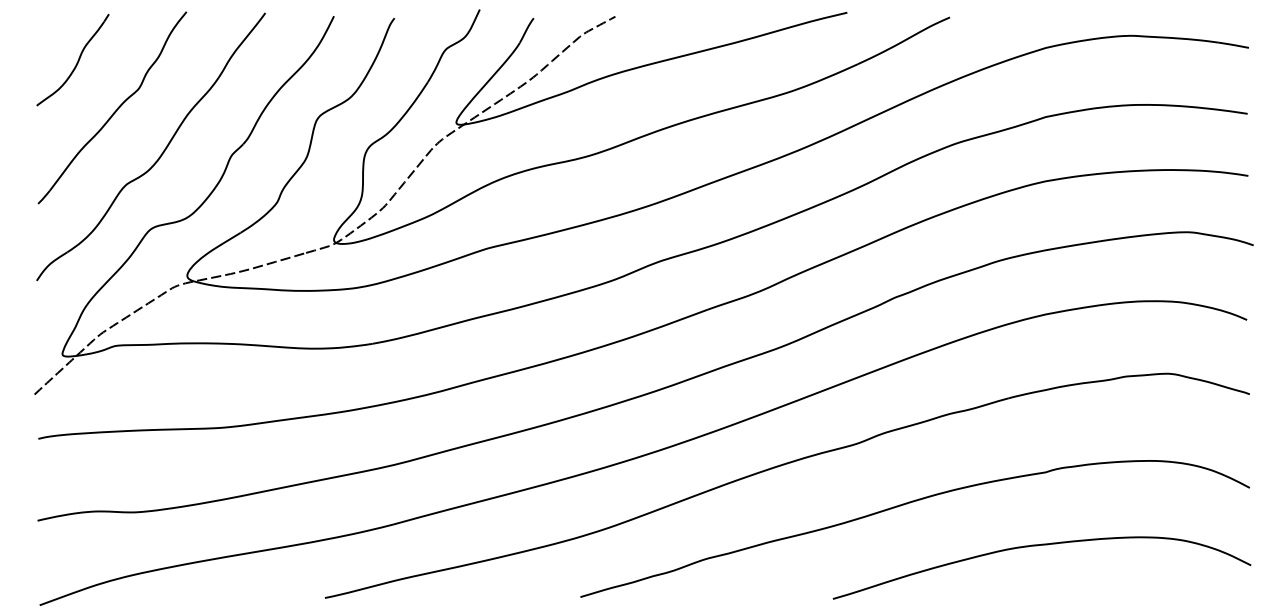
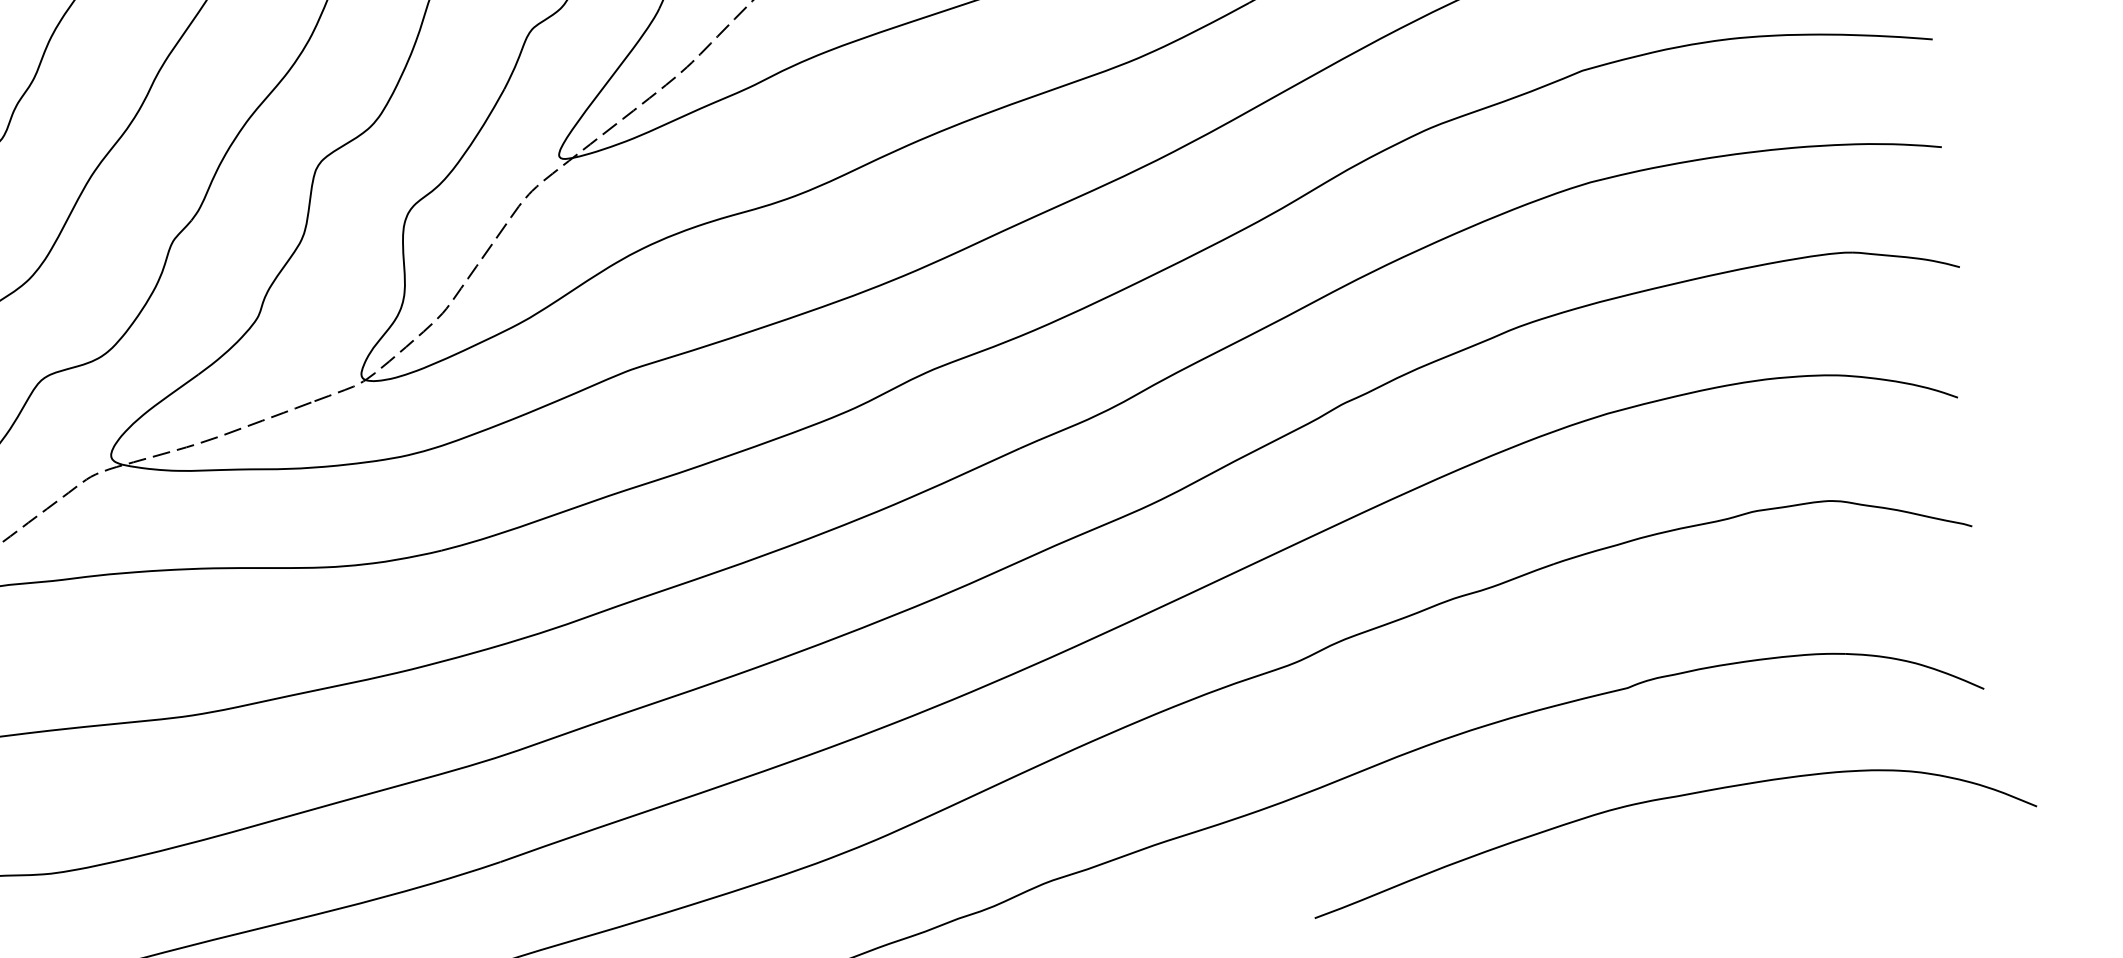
curve: (1037, 546) -> (1663, 800), moved

